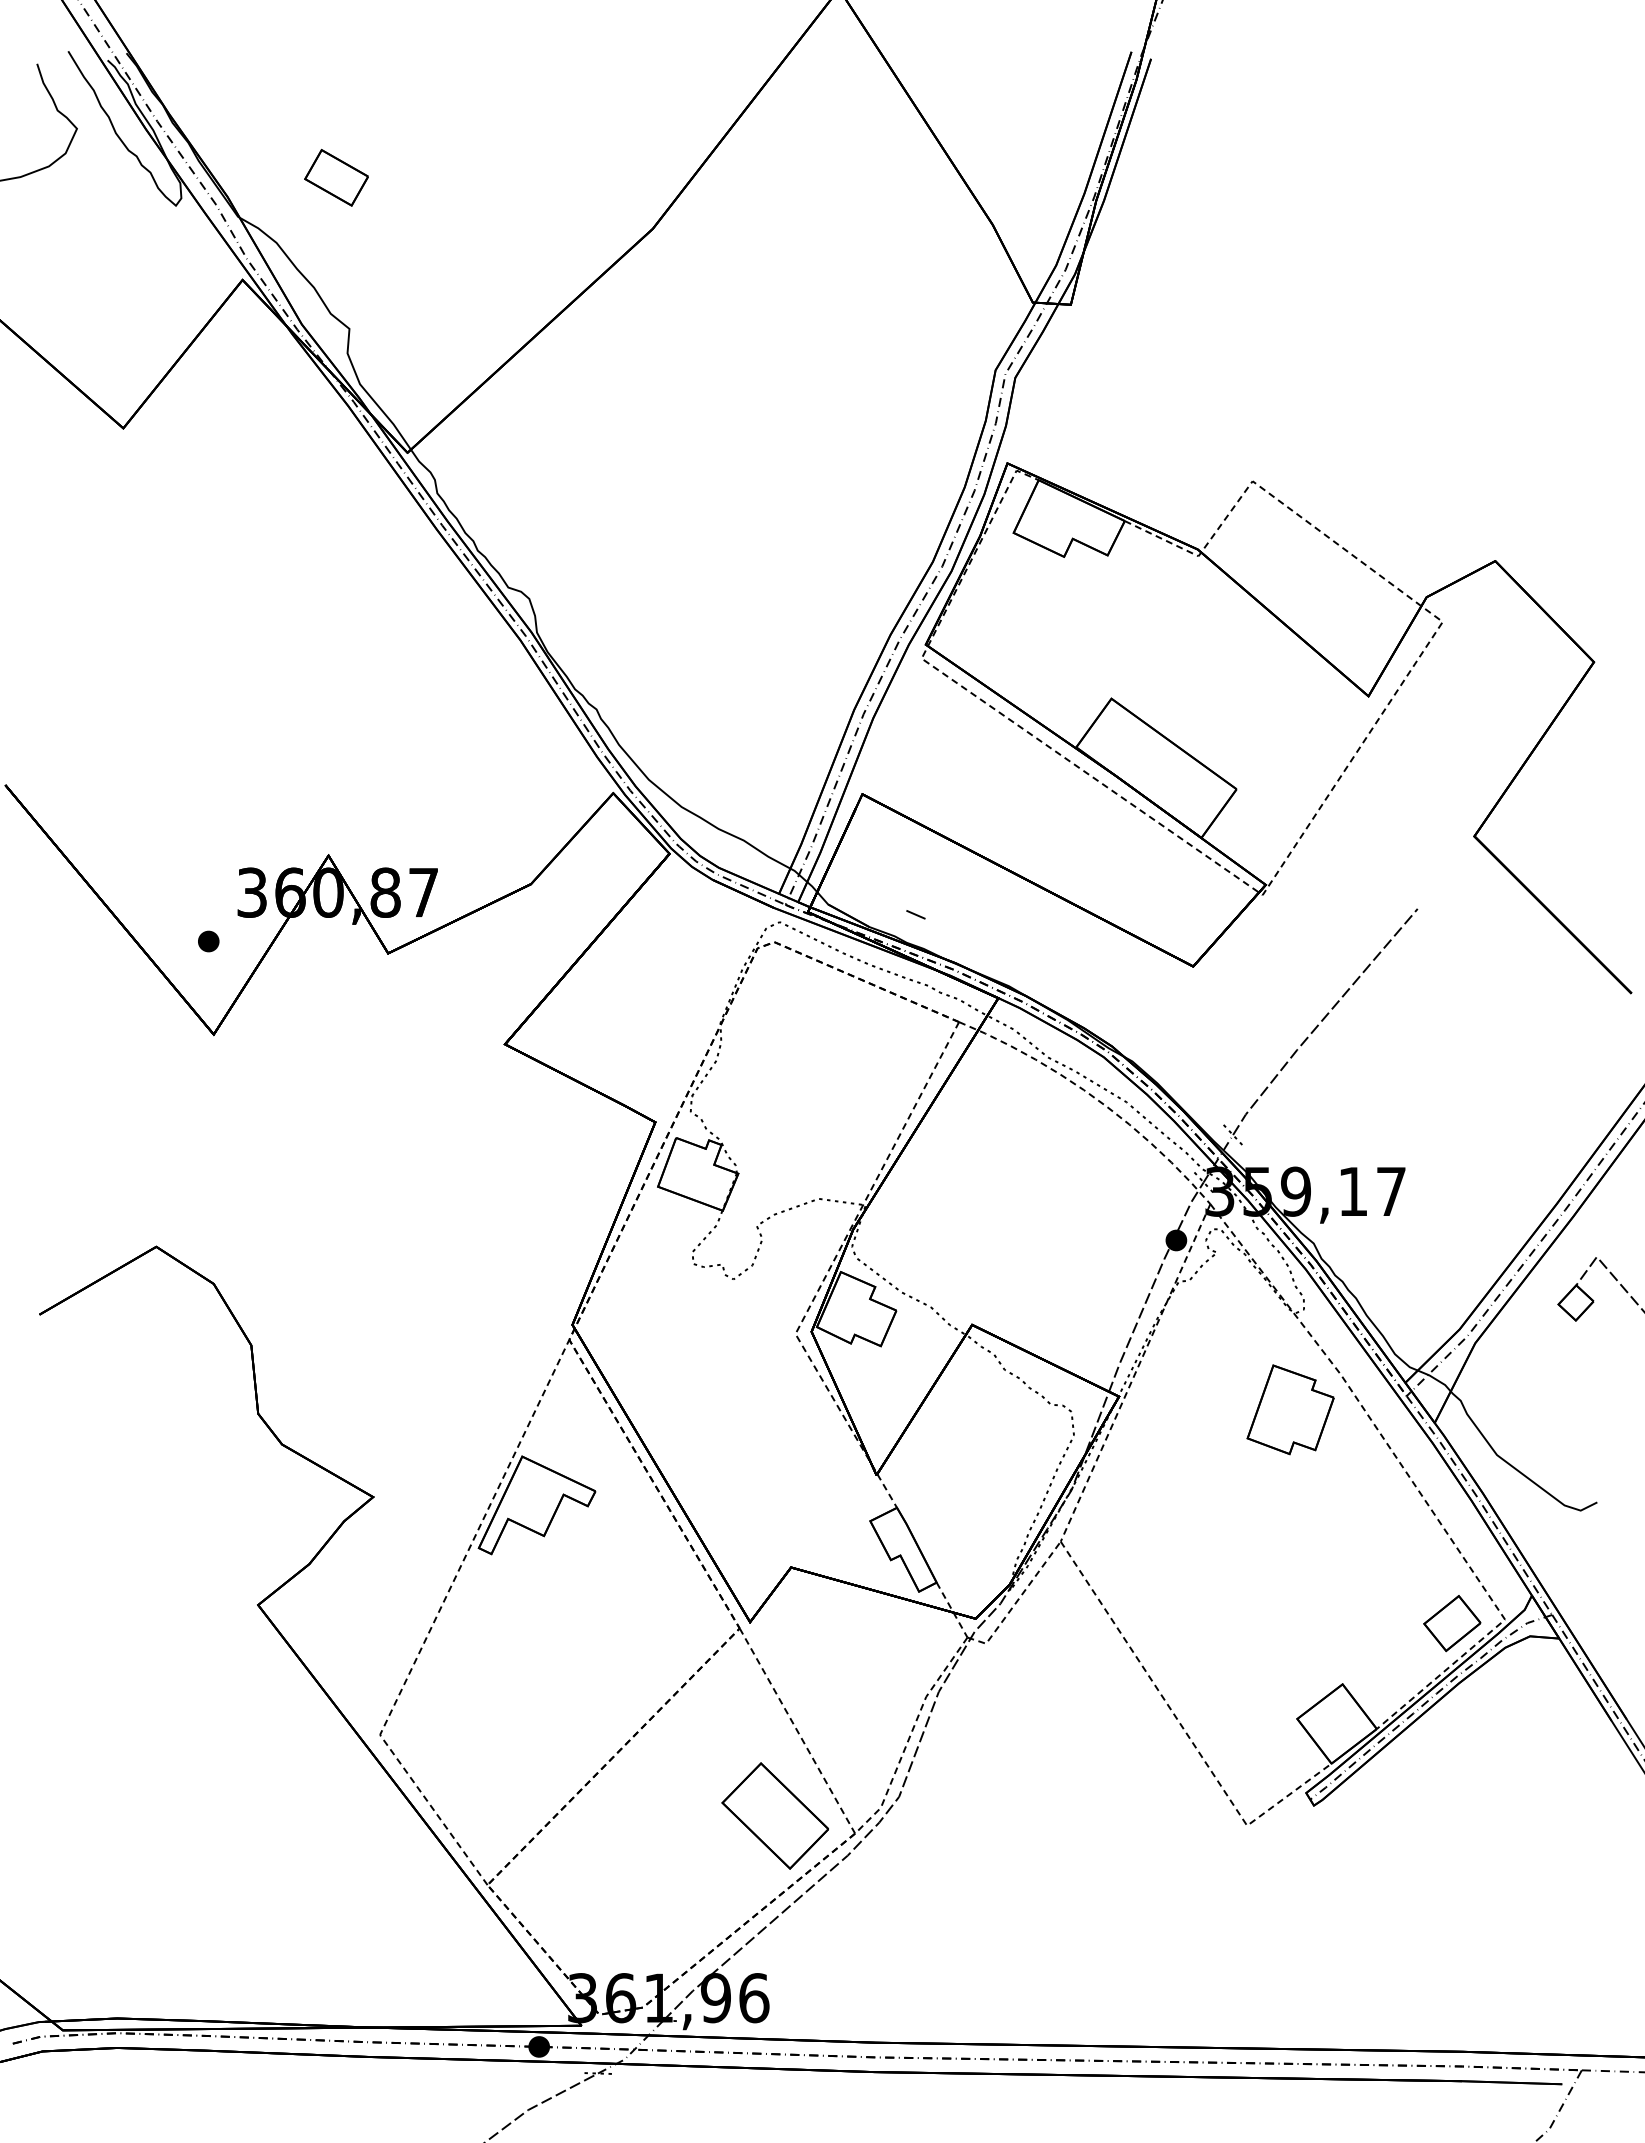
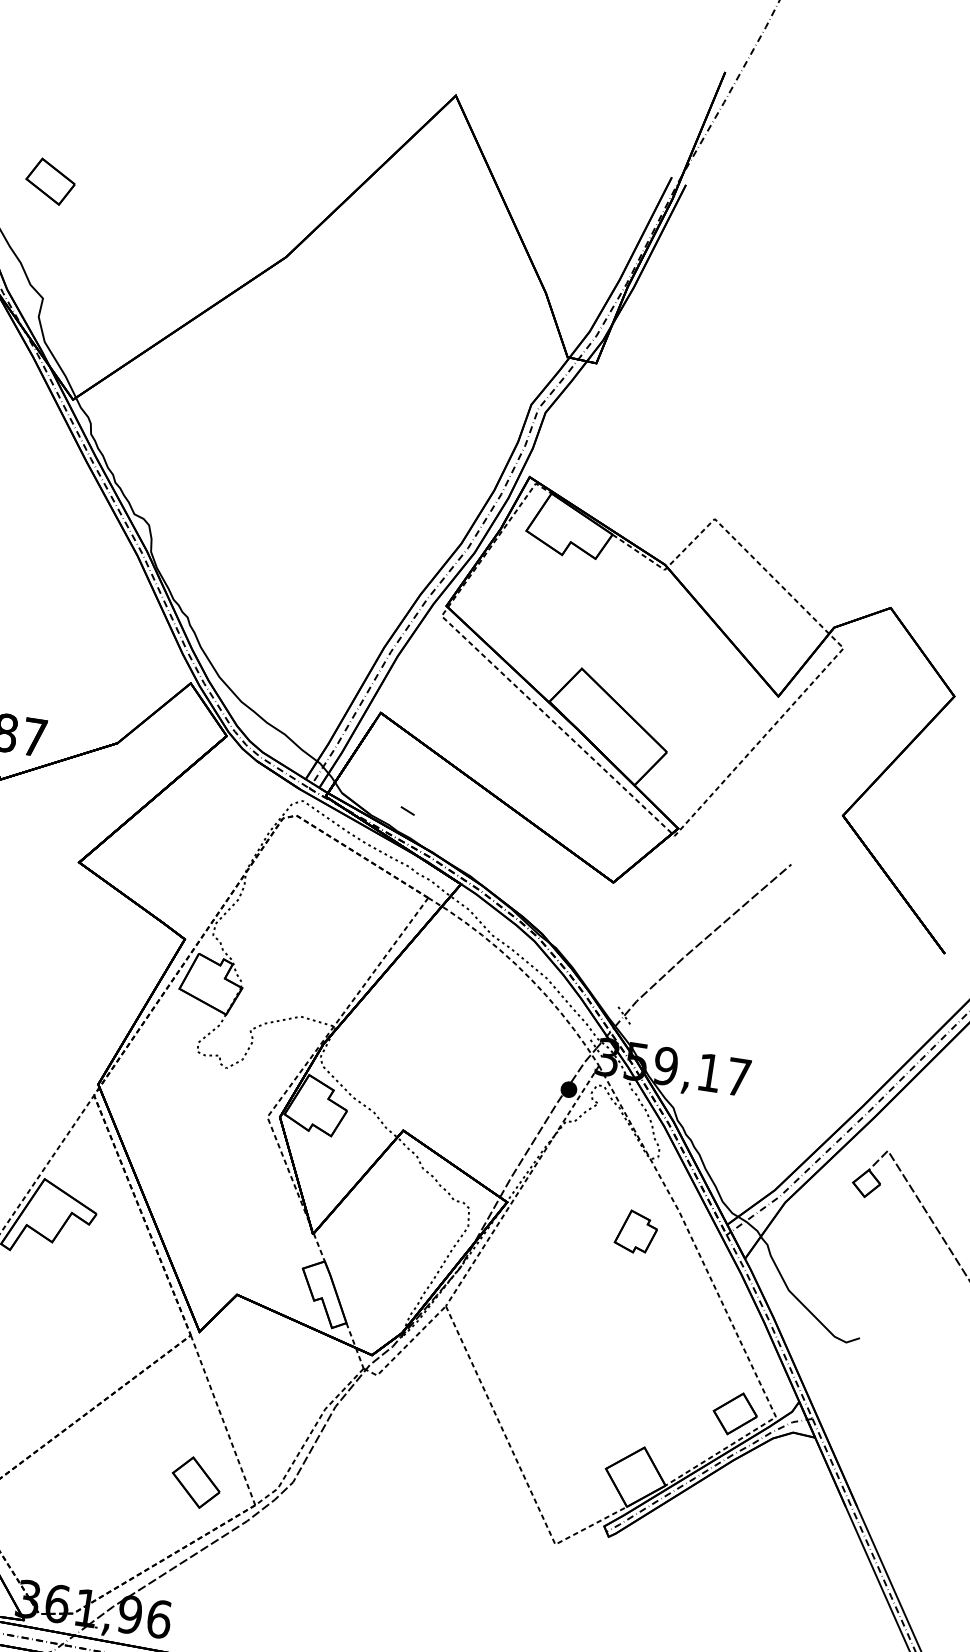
part: (1290, 1409) -> (636, 1231), size x0.6
part: (774, 1815) -> (195, 1482), size x0.6

